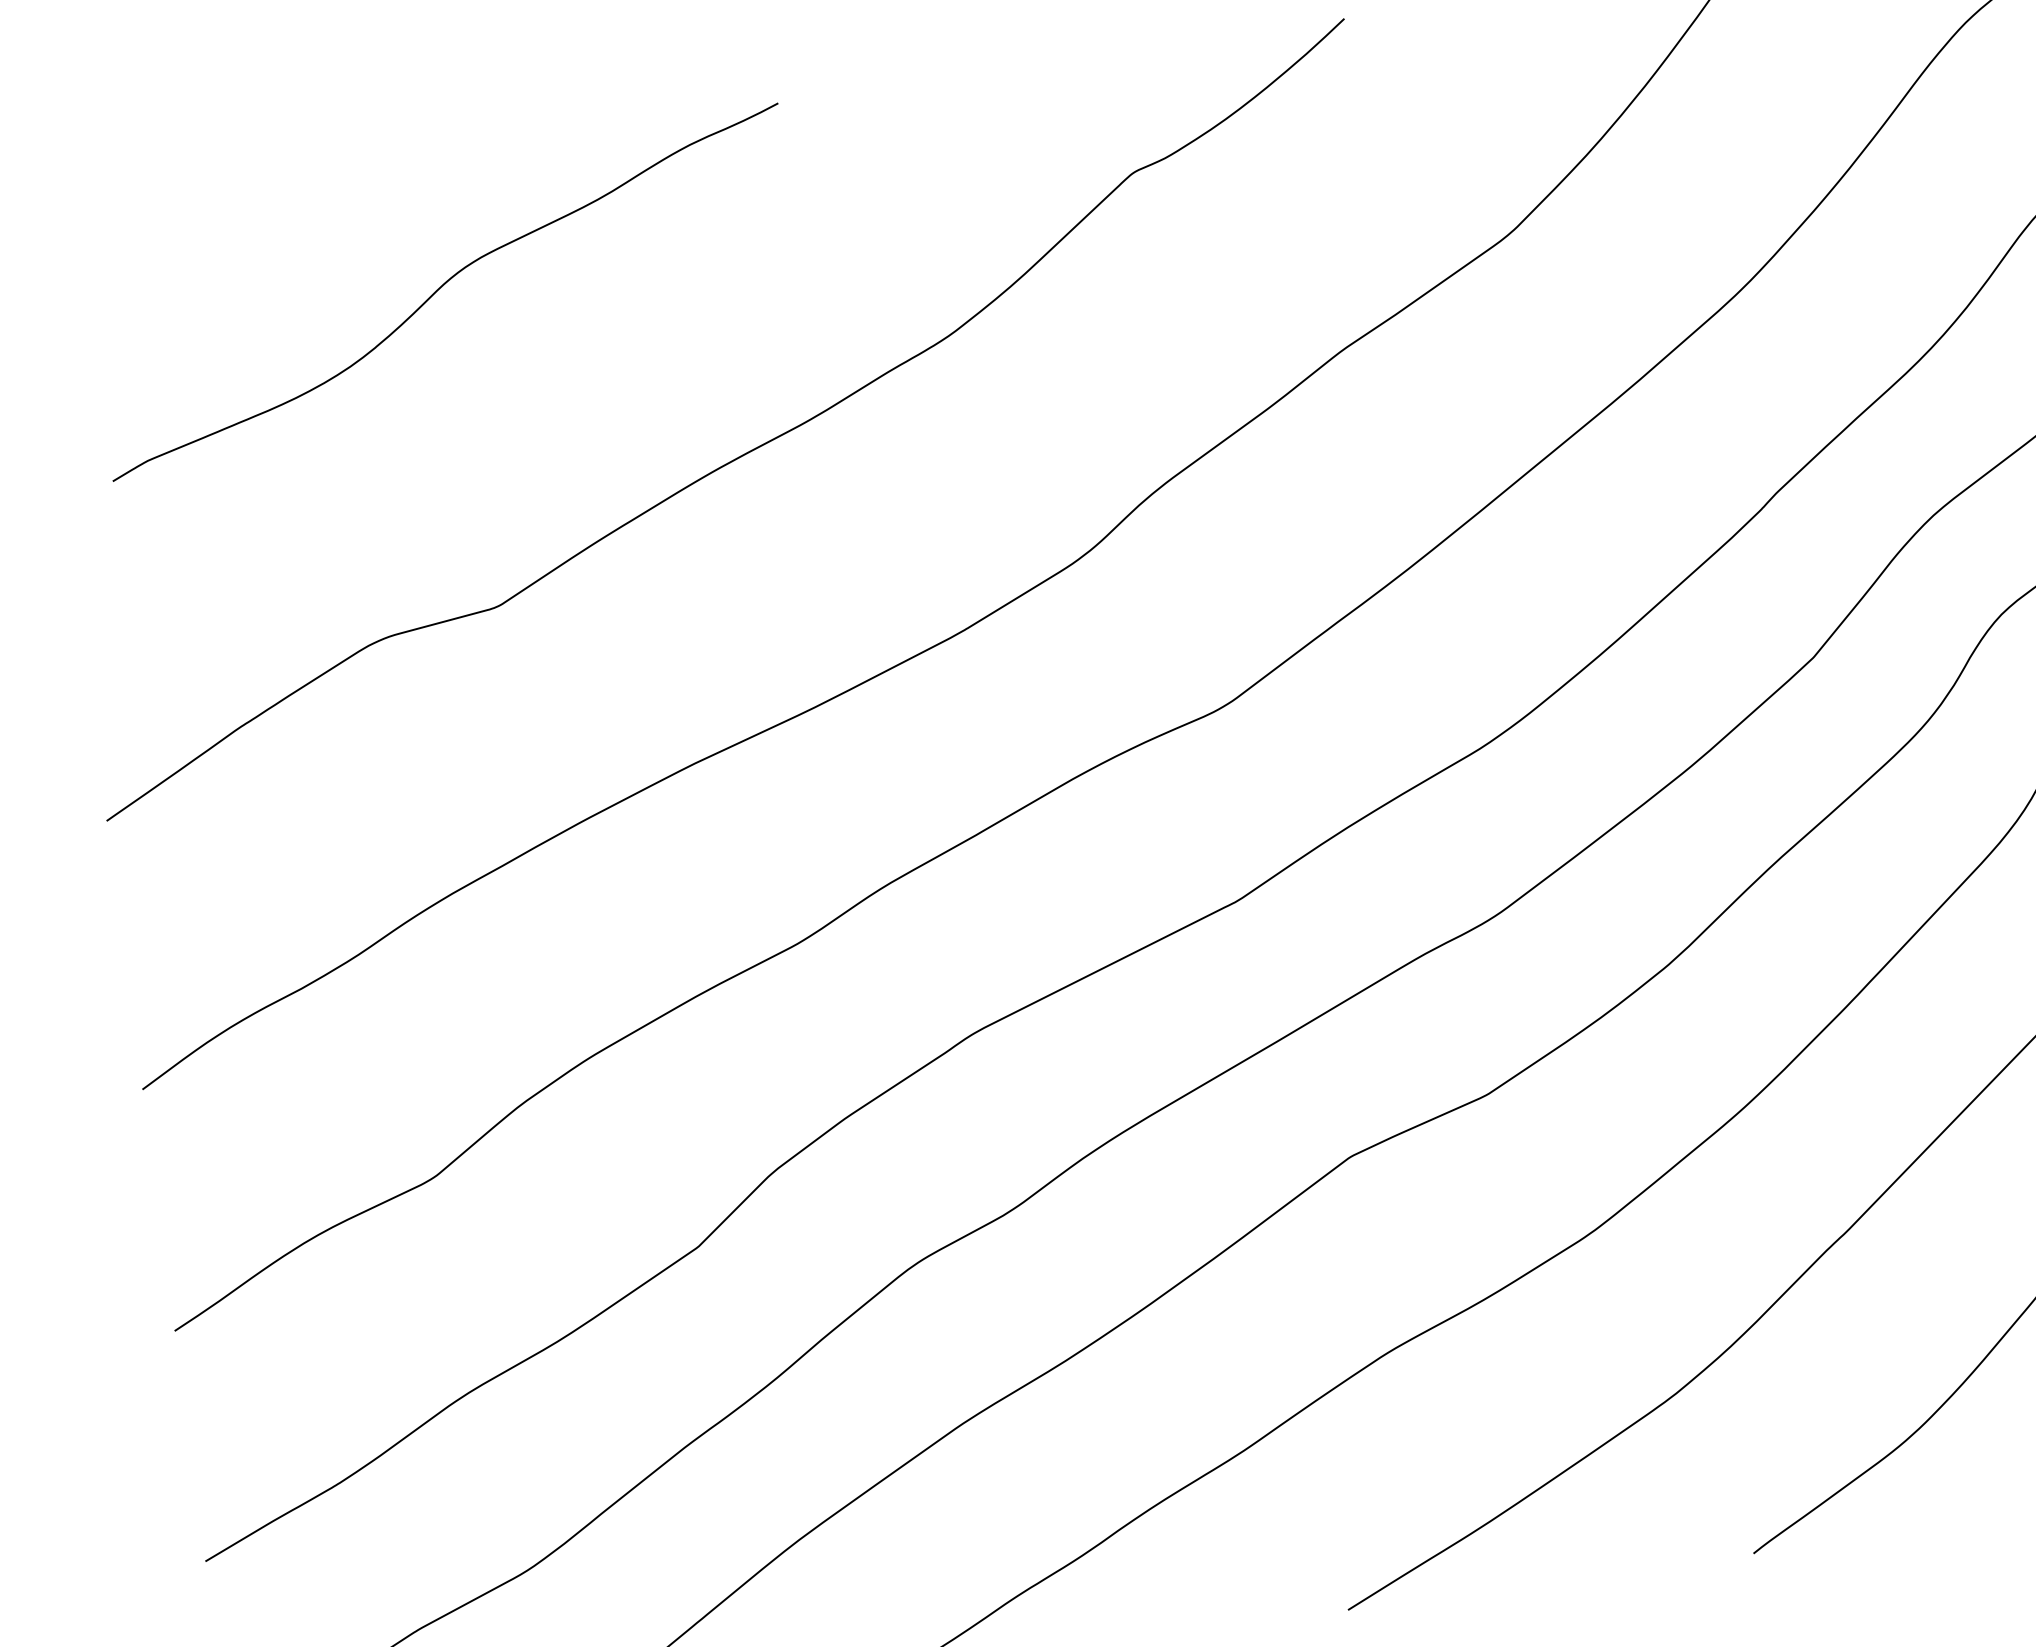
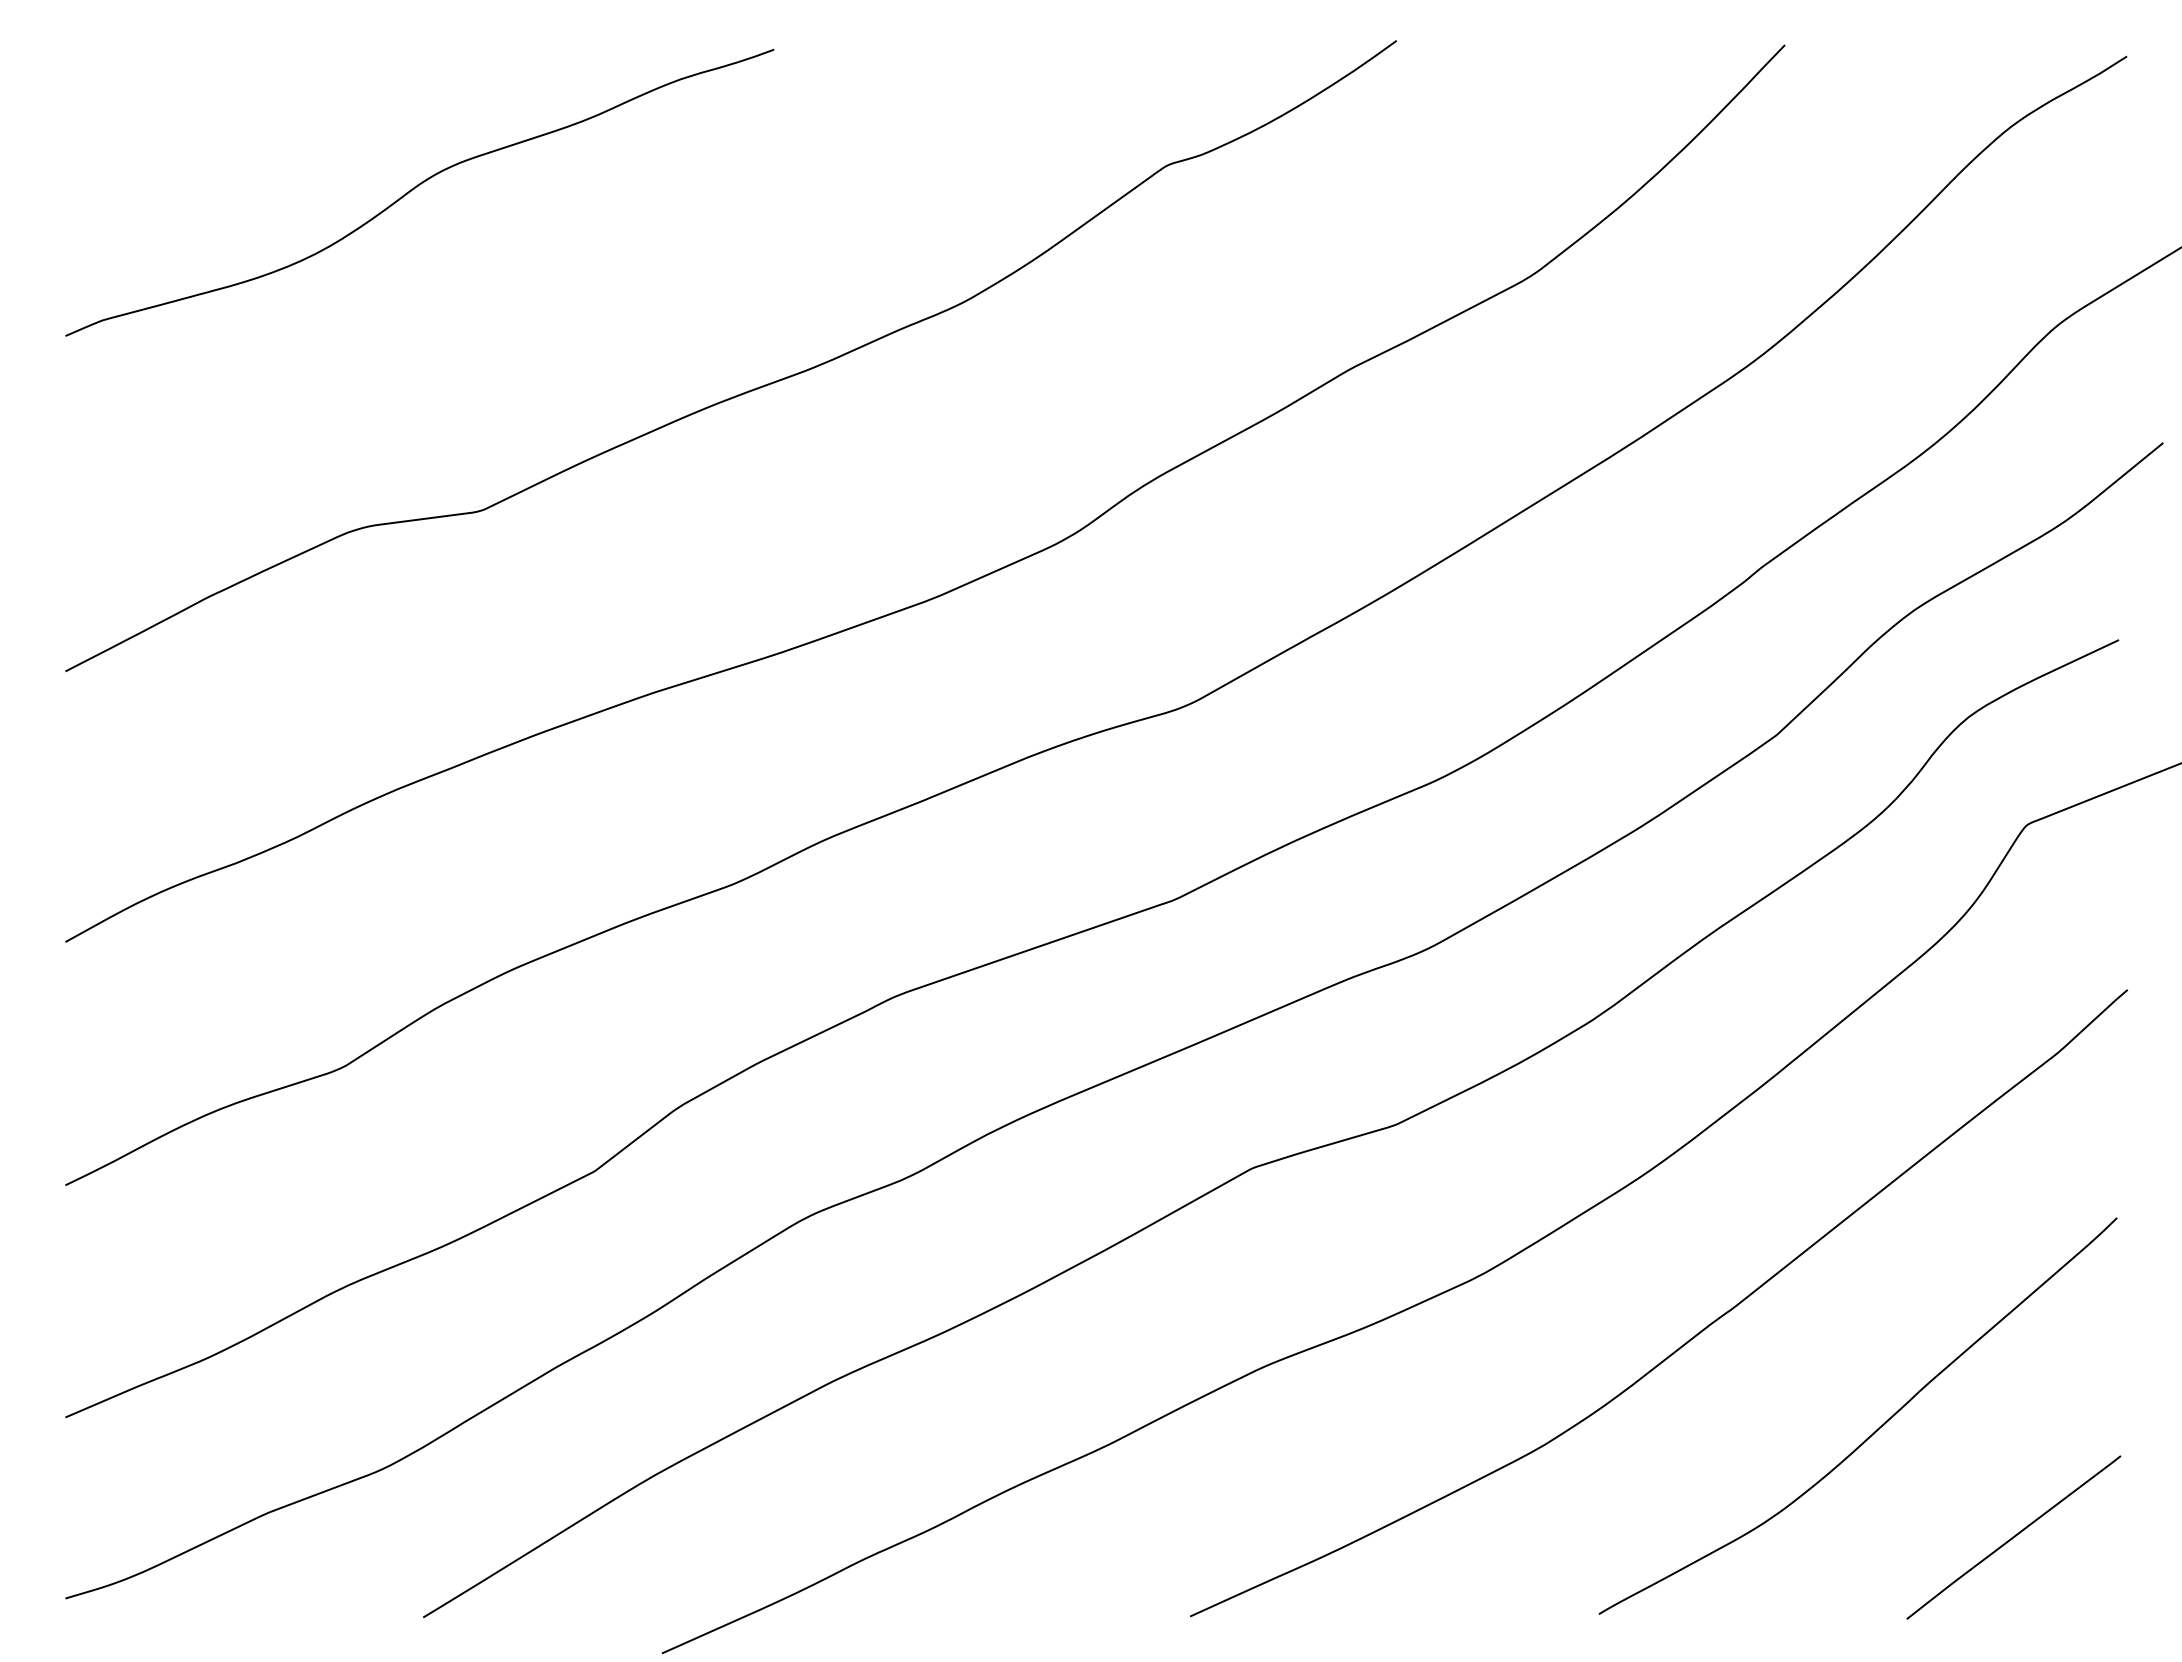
curve: (442, 287) -> (417, 187), moved

